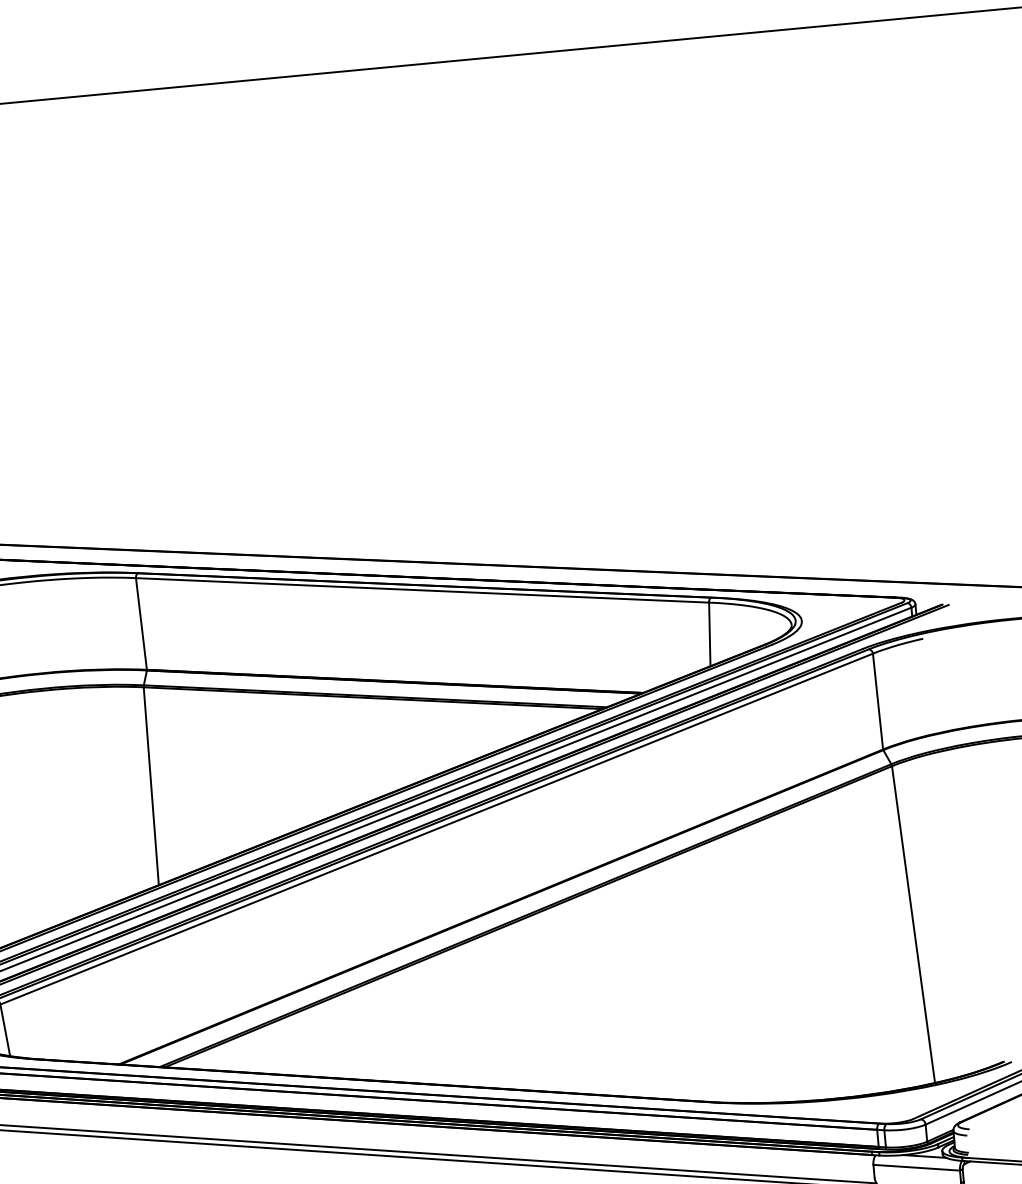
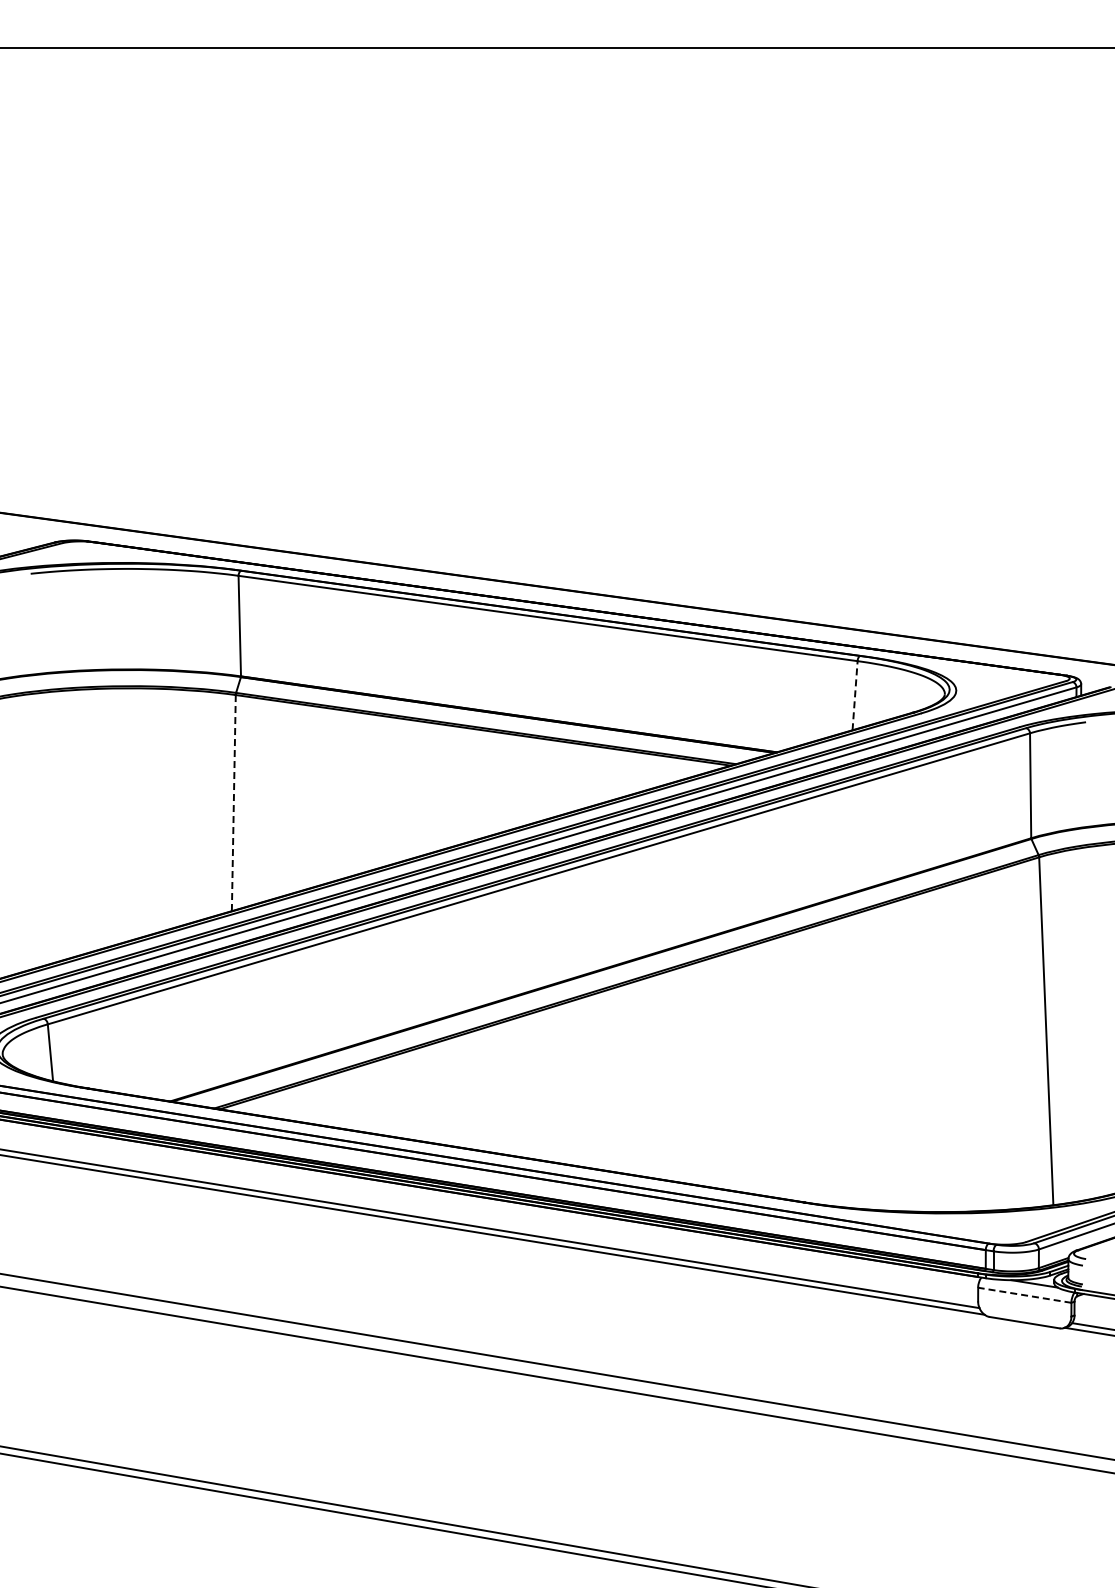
line: (710, 634) -> (855, 695), solid -> dashed
line: (151, 786) -> (233, 803), solid -> dashed
line: (916, 1167) -> (1024, 1295), solid -> dashed

